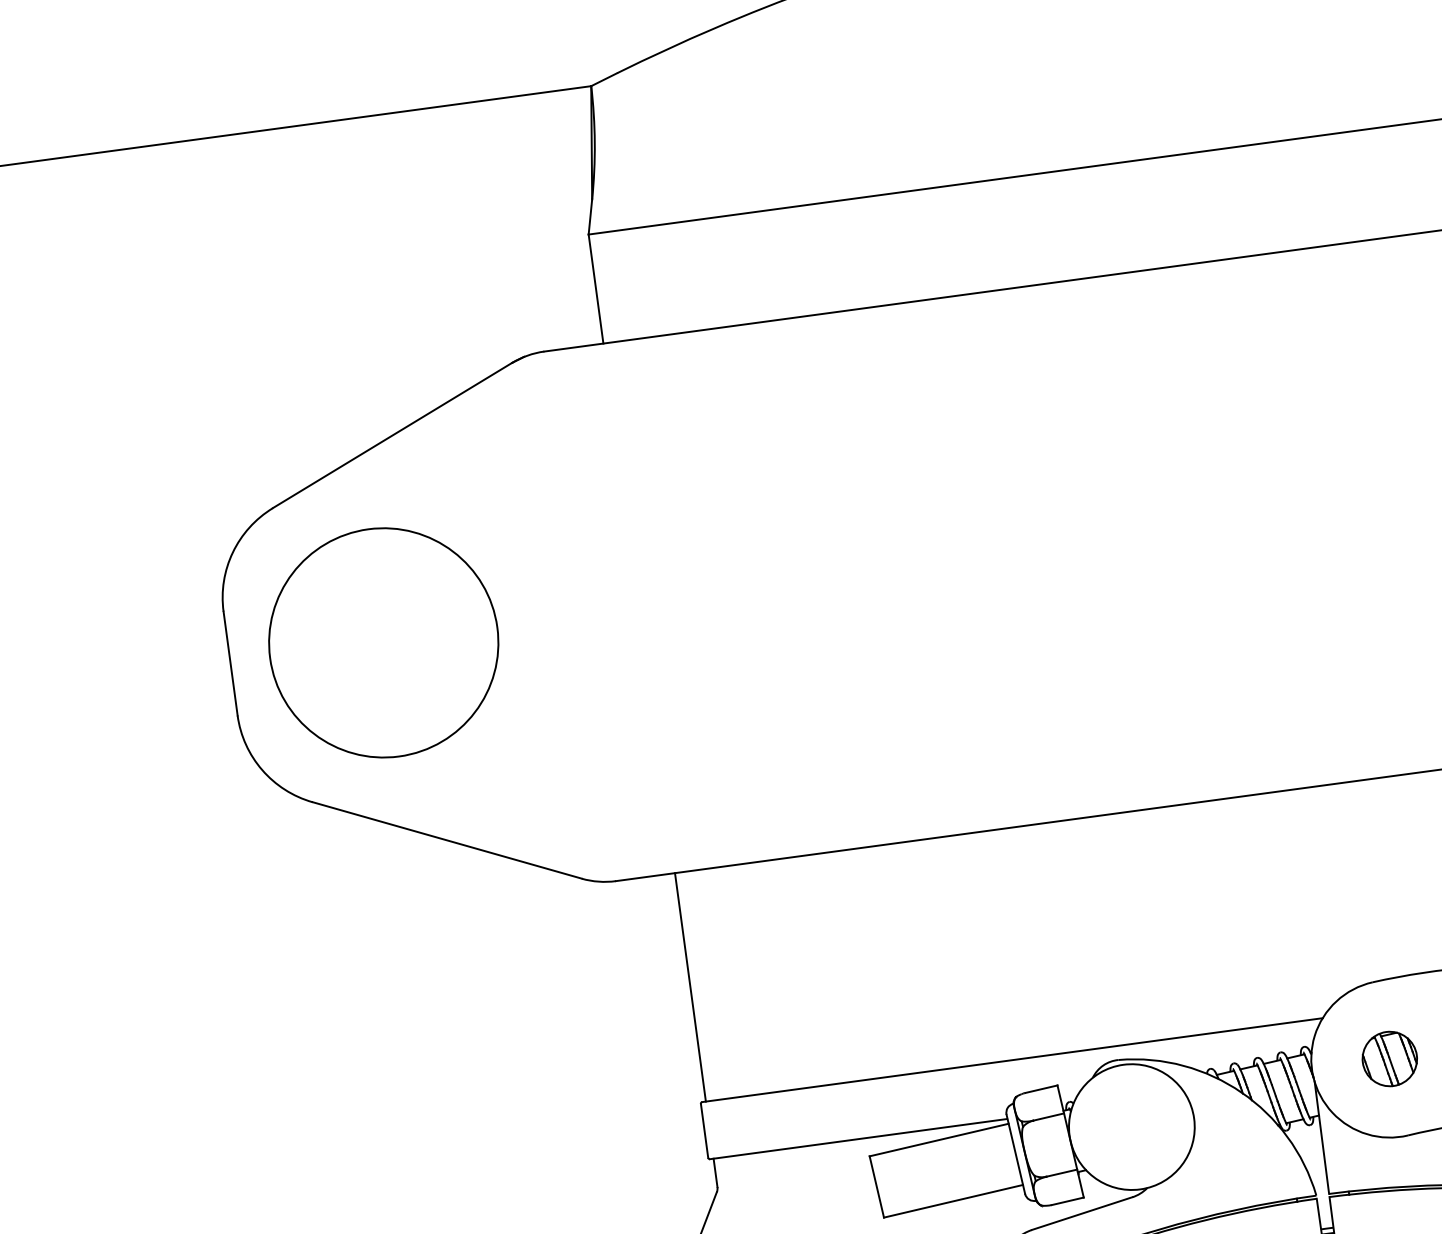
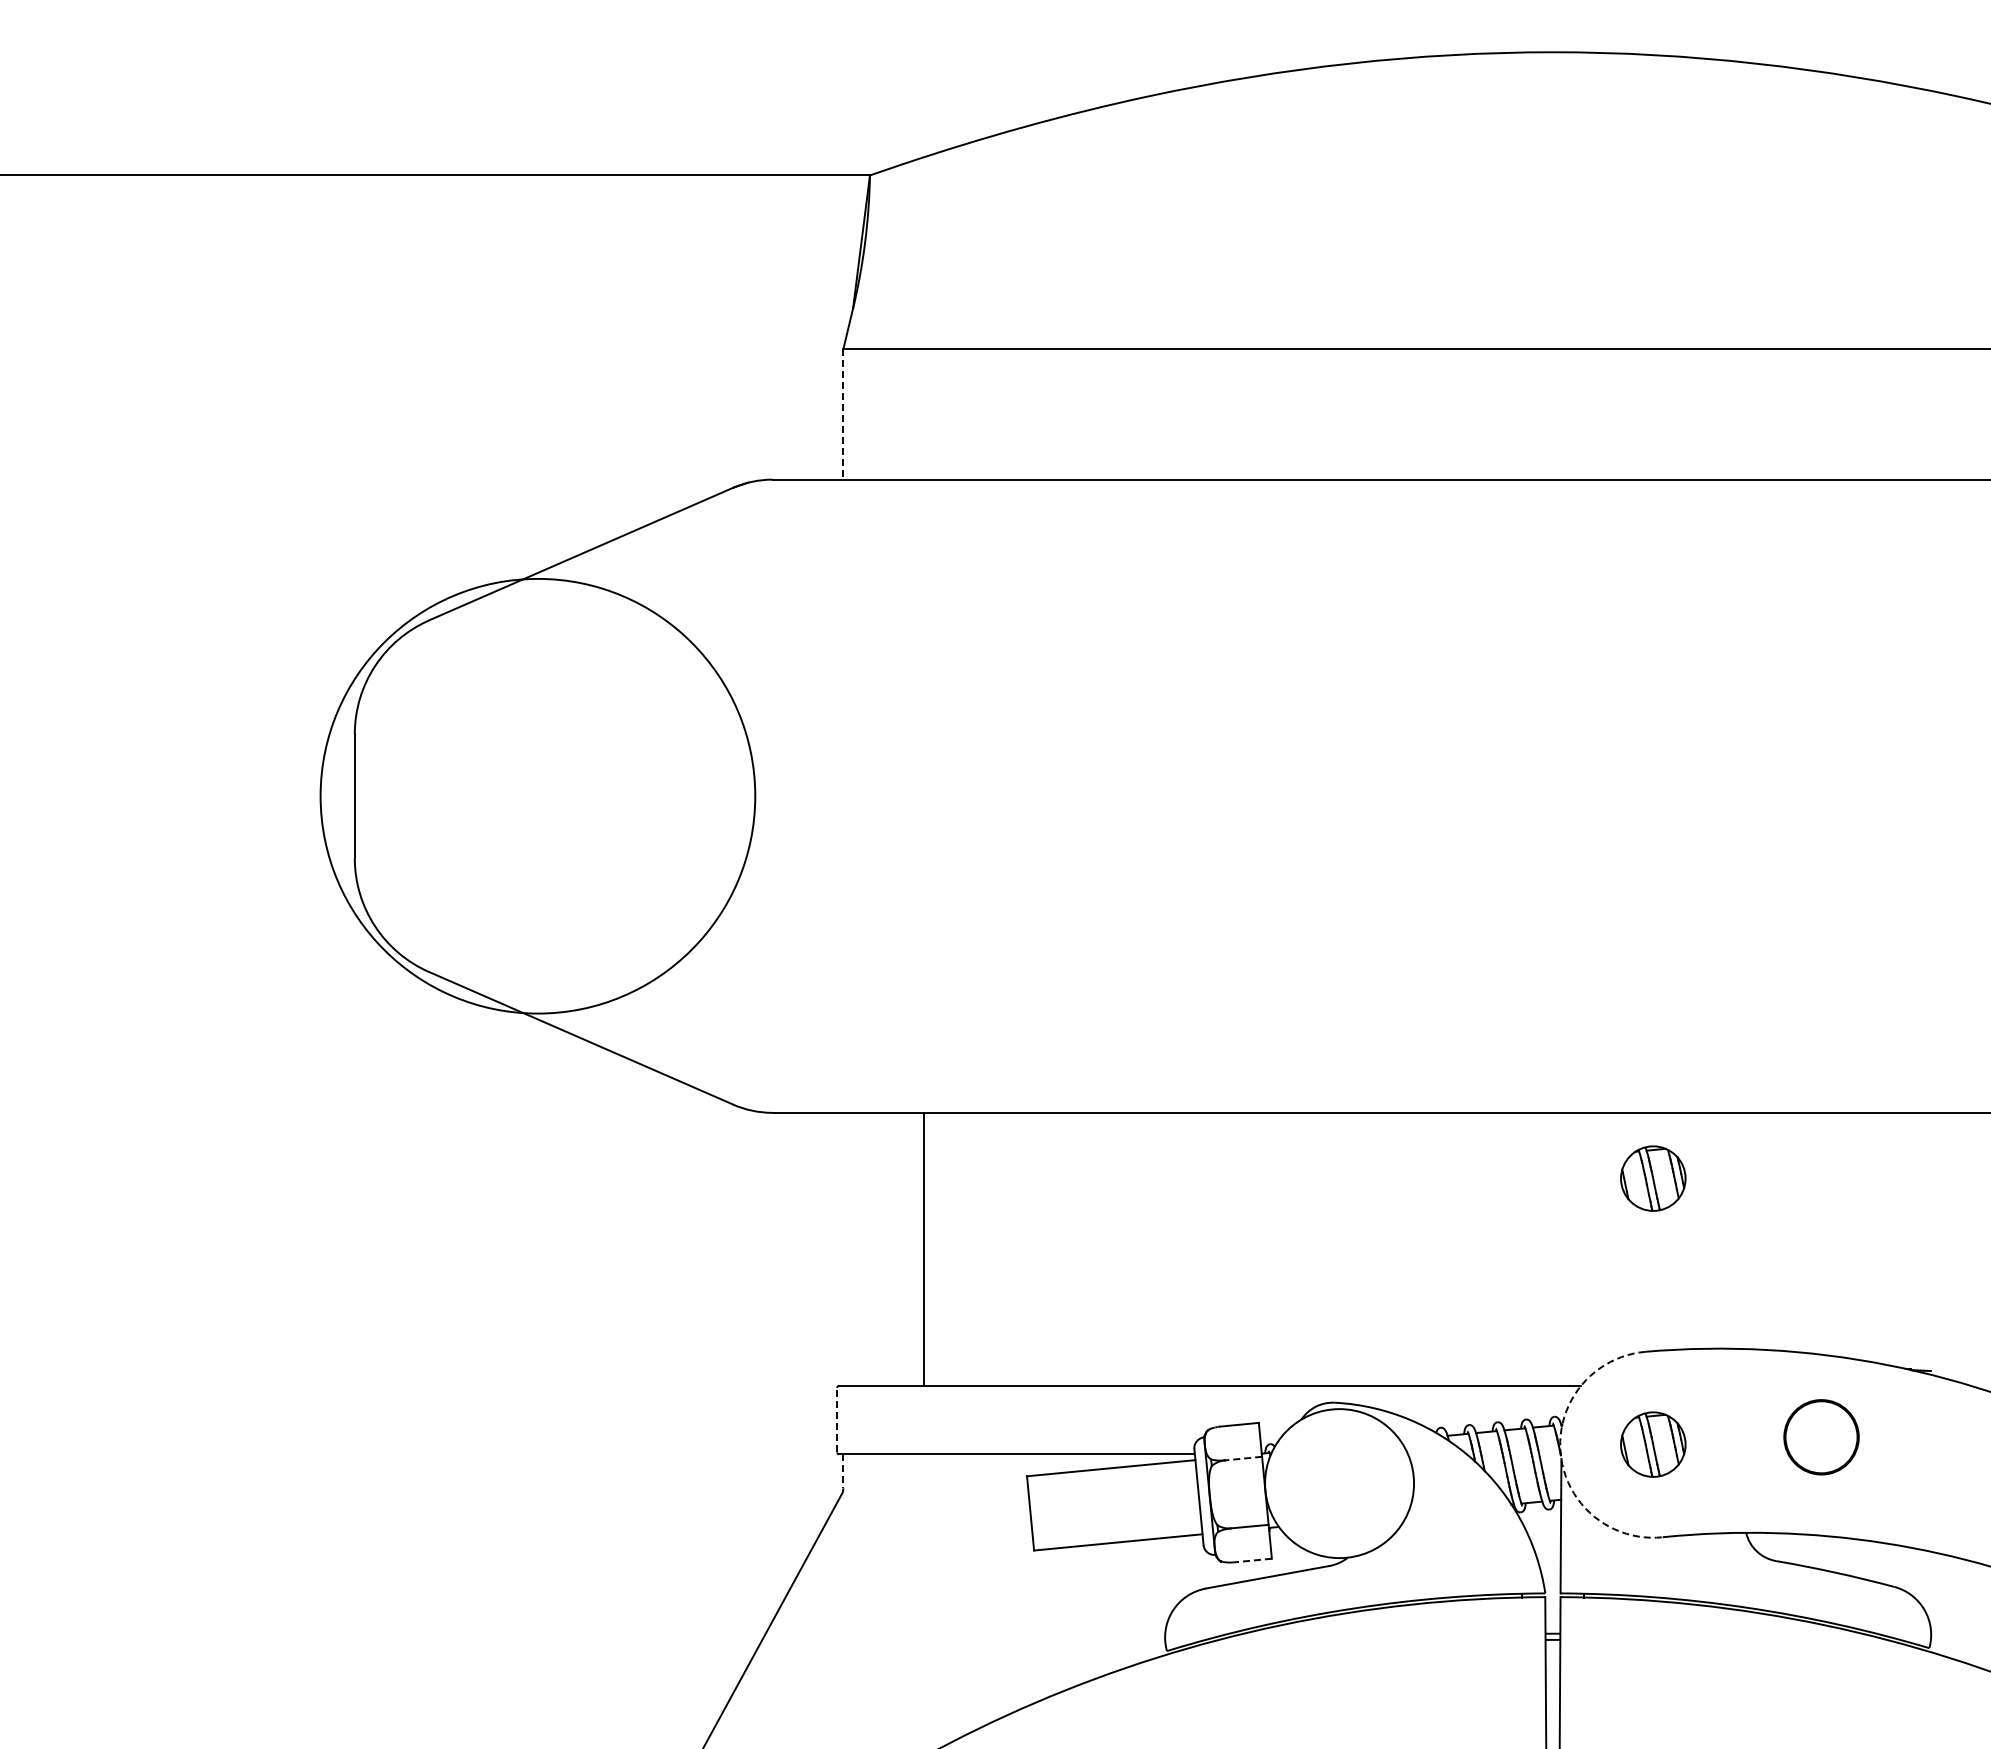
line: (596, 289) -> (843, 414), solid -> dashed
circle: (383, 643) -> (537, 796), size x1.6
part: (1359, 836) -> (1653, 1178), added
line: (690, 987) -> (924, 1249), moved
arc: (1313, 1076) -> (1560, 1453), solid -> dashed
line: (1048, 1116) -> (1243, 1458), solid -> dashed
line: (704, 1130) -> (837, 1419), solid -> dashed
line: (715, 1173) -> (843, 1471), solid -> dashed
line: (1067, 1201) -> (1252, 1560), solid -> dashed

